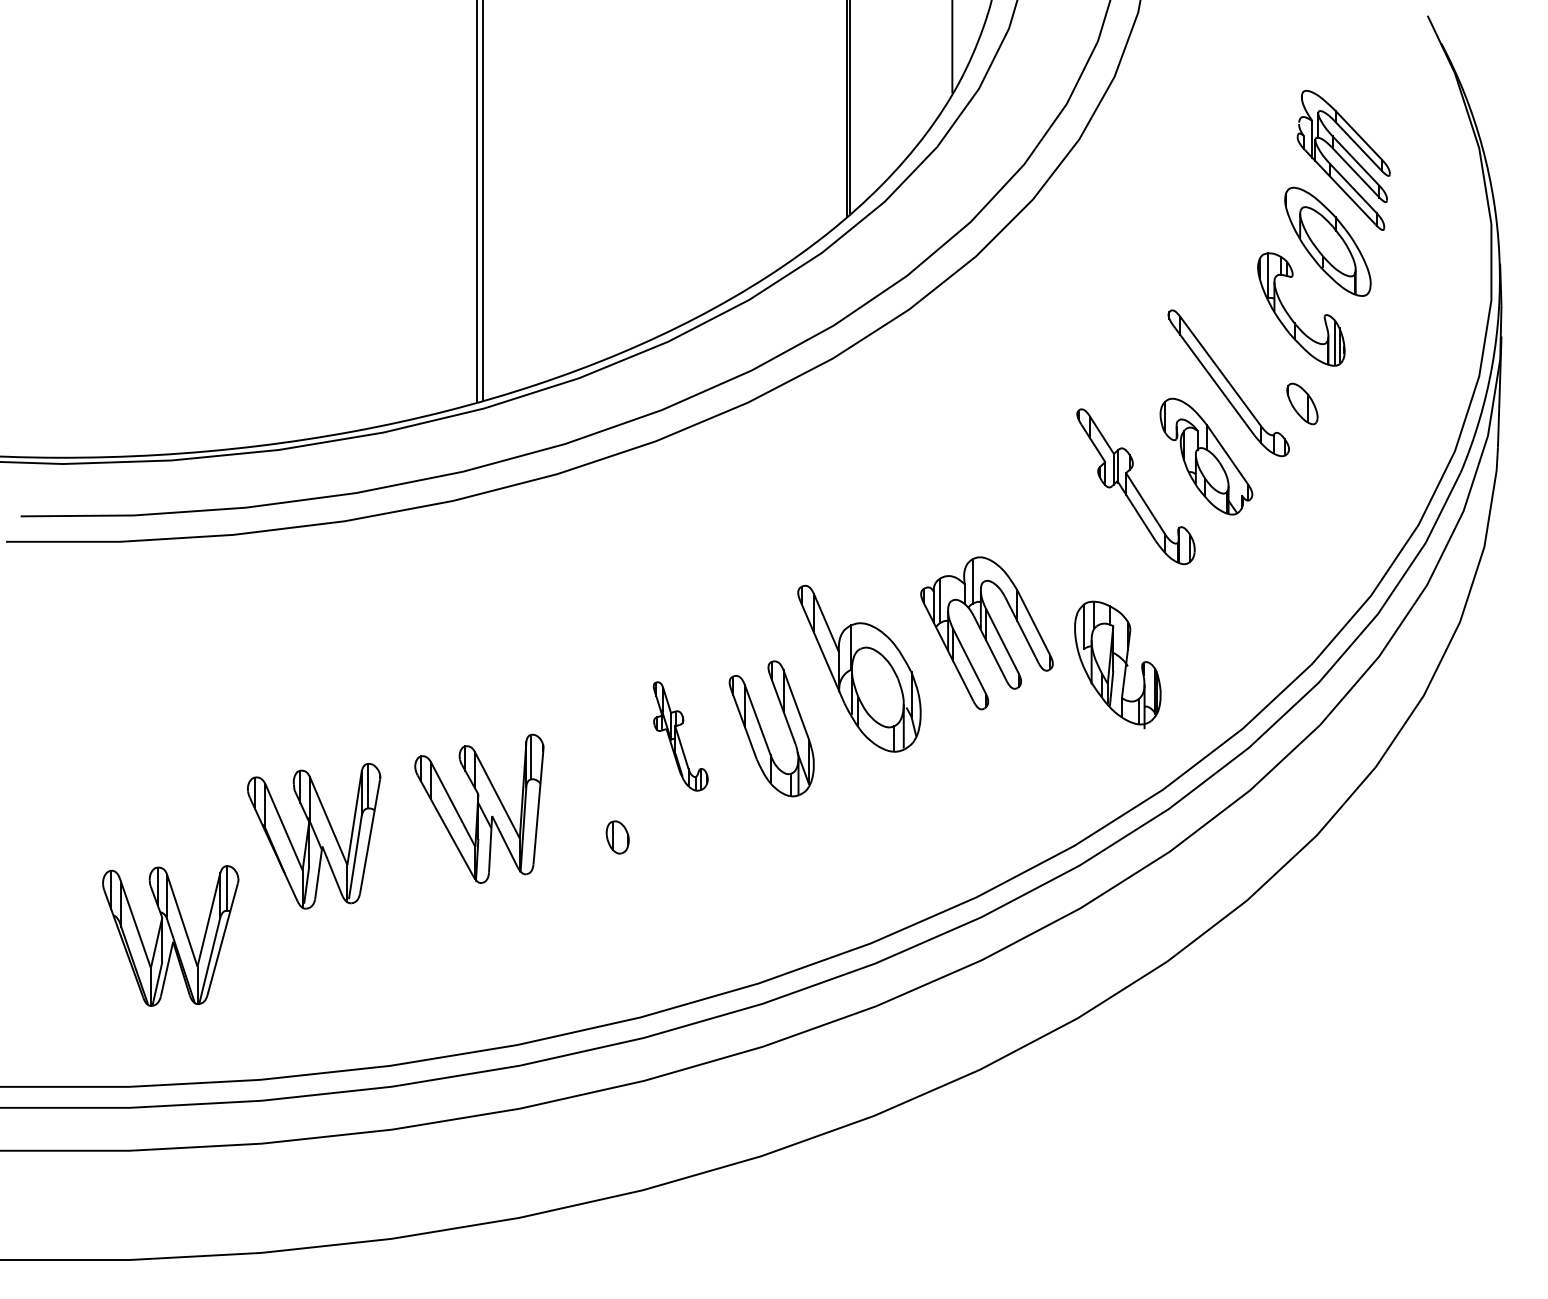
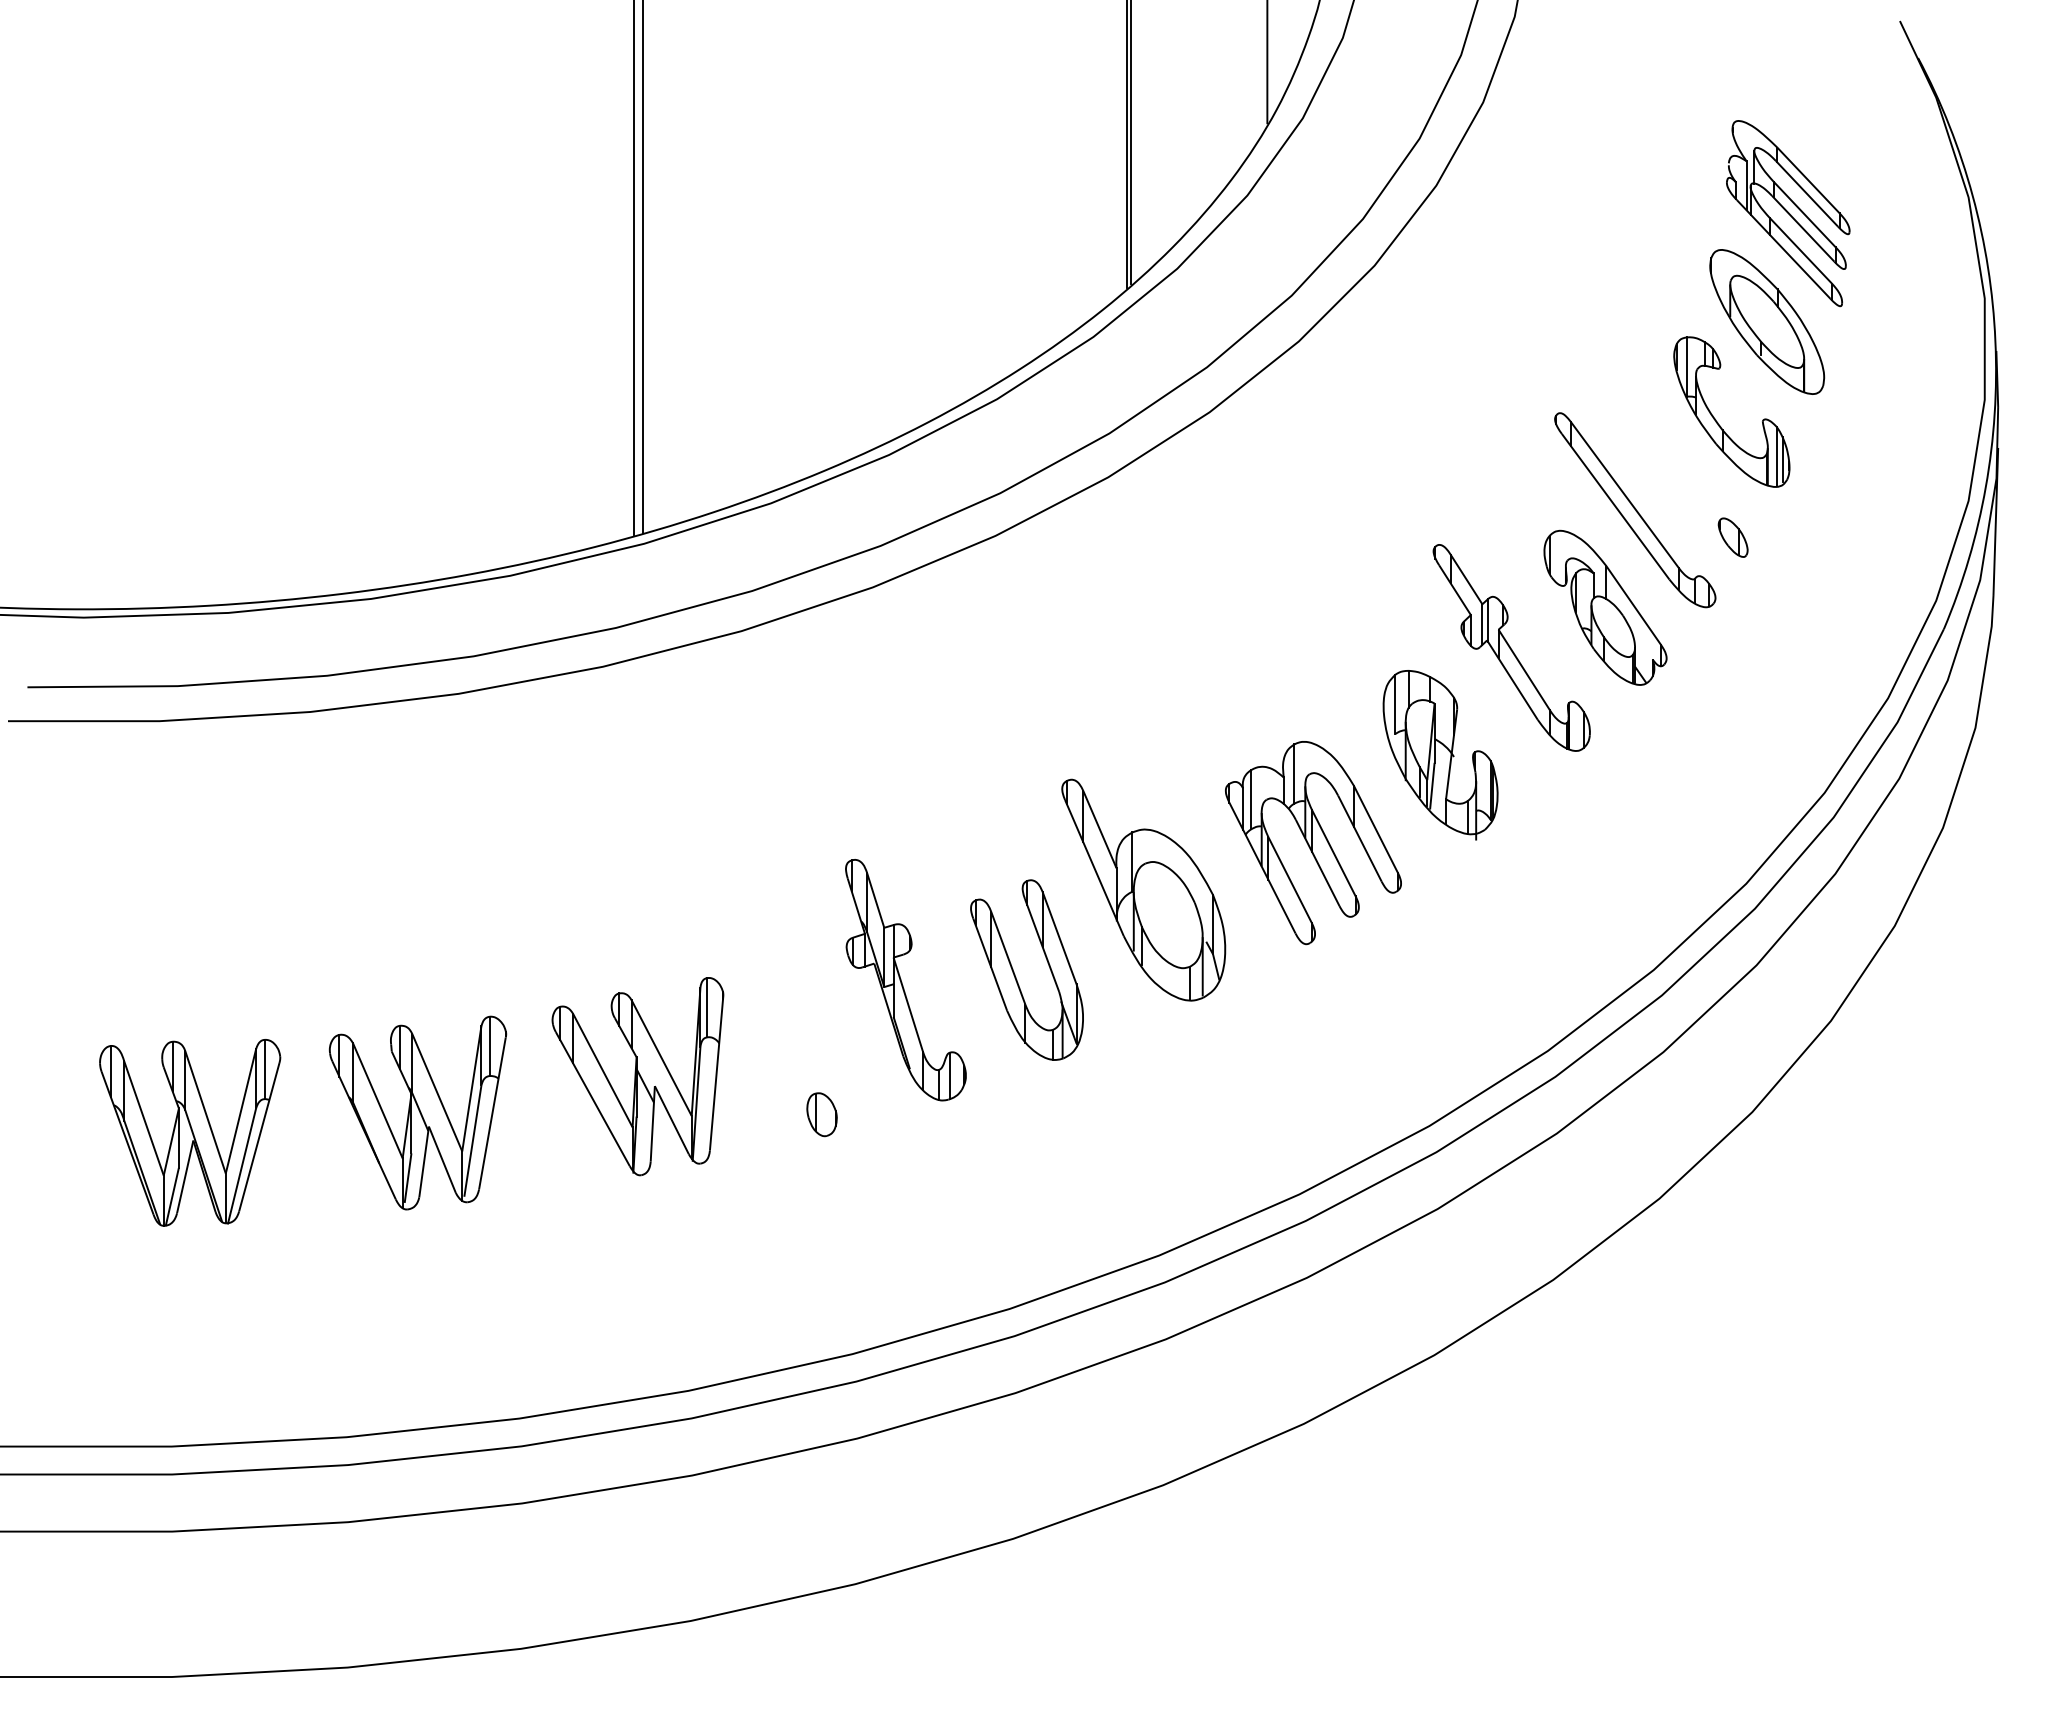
part: (1301, 403) -> (1732, 537), size x0.71
part: (1117, 665) -> (1440, 755), moved
part: (680, 736) -> (905, 980), size x1.67
part: (171, 935) -> (190, 1132), moved

